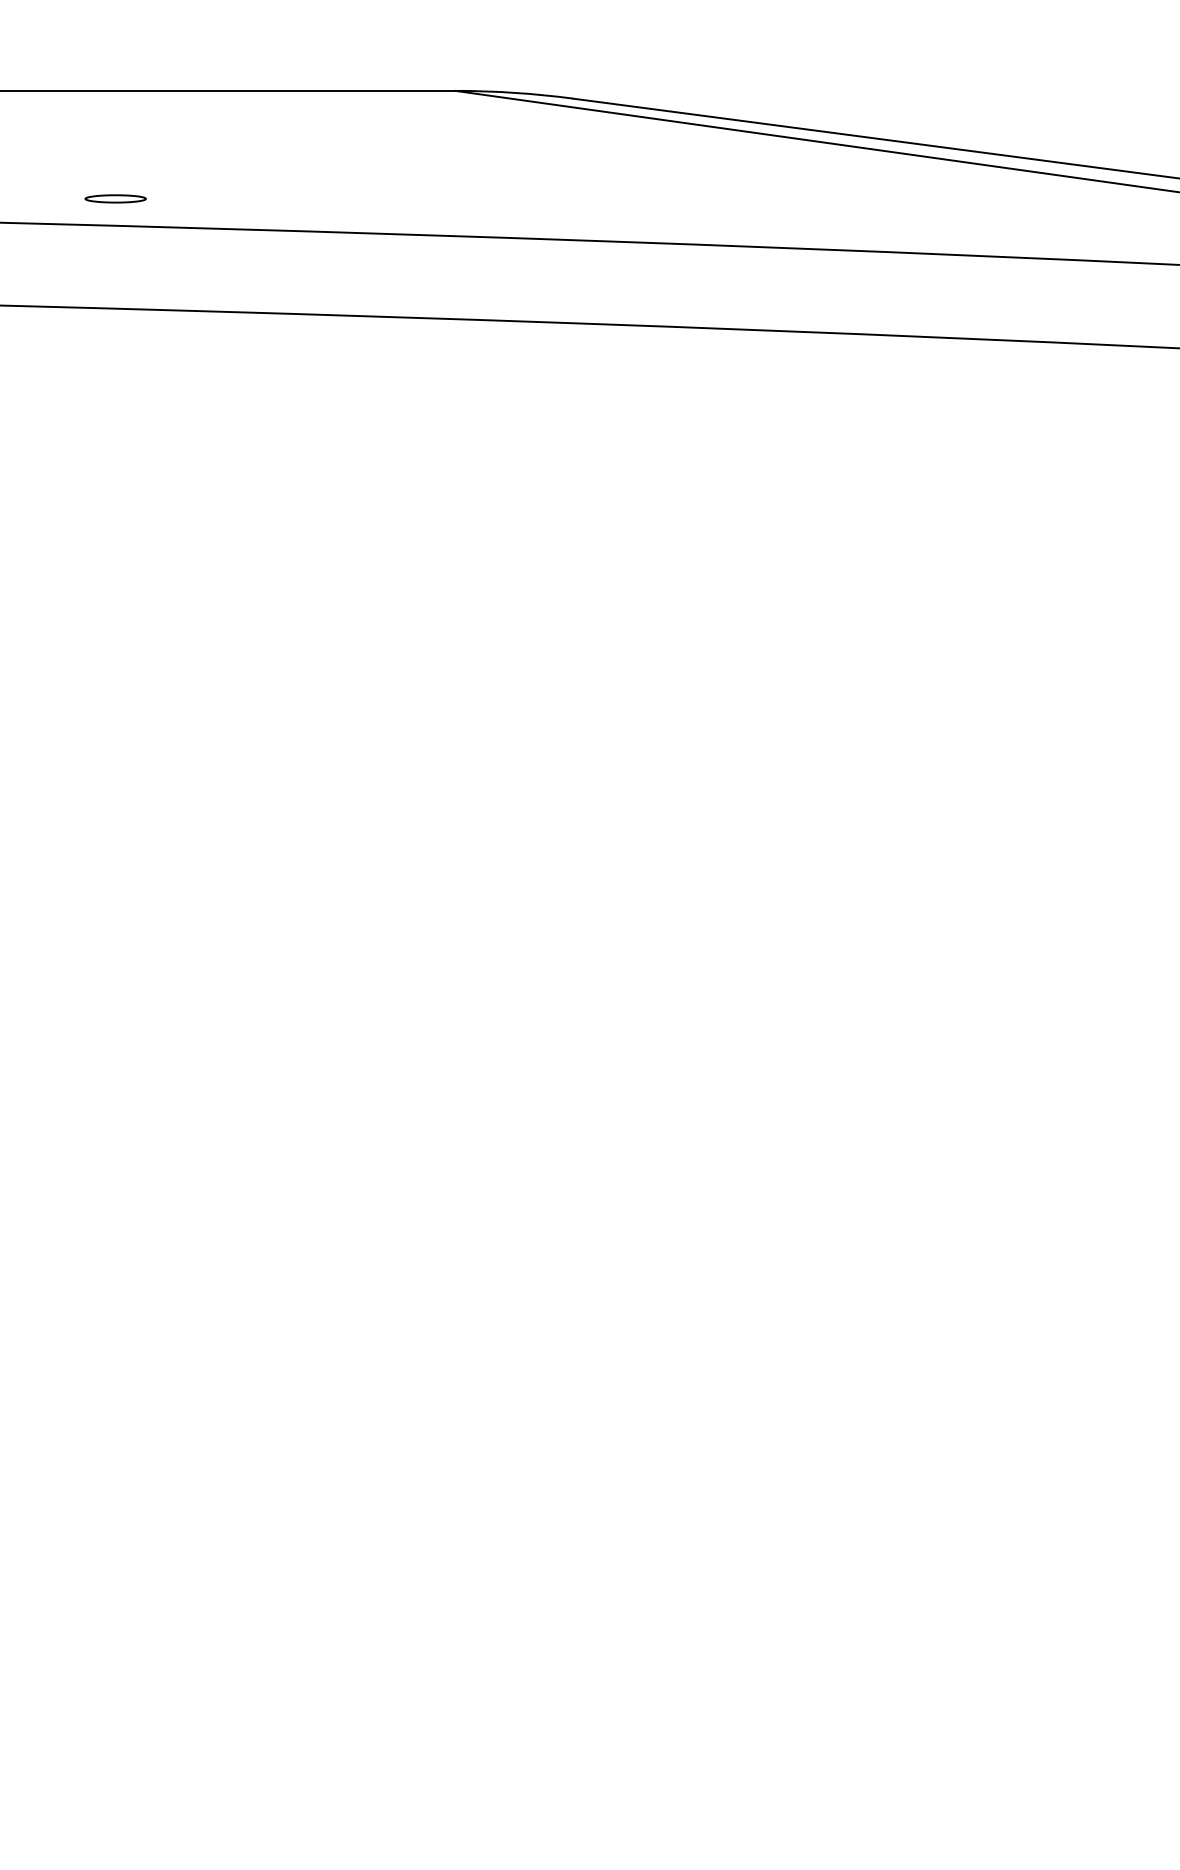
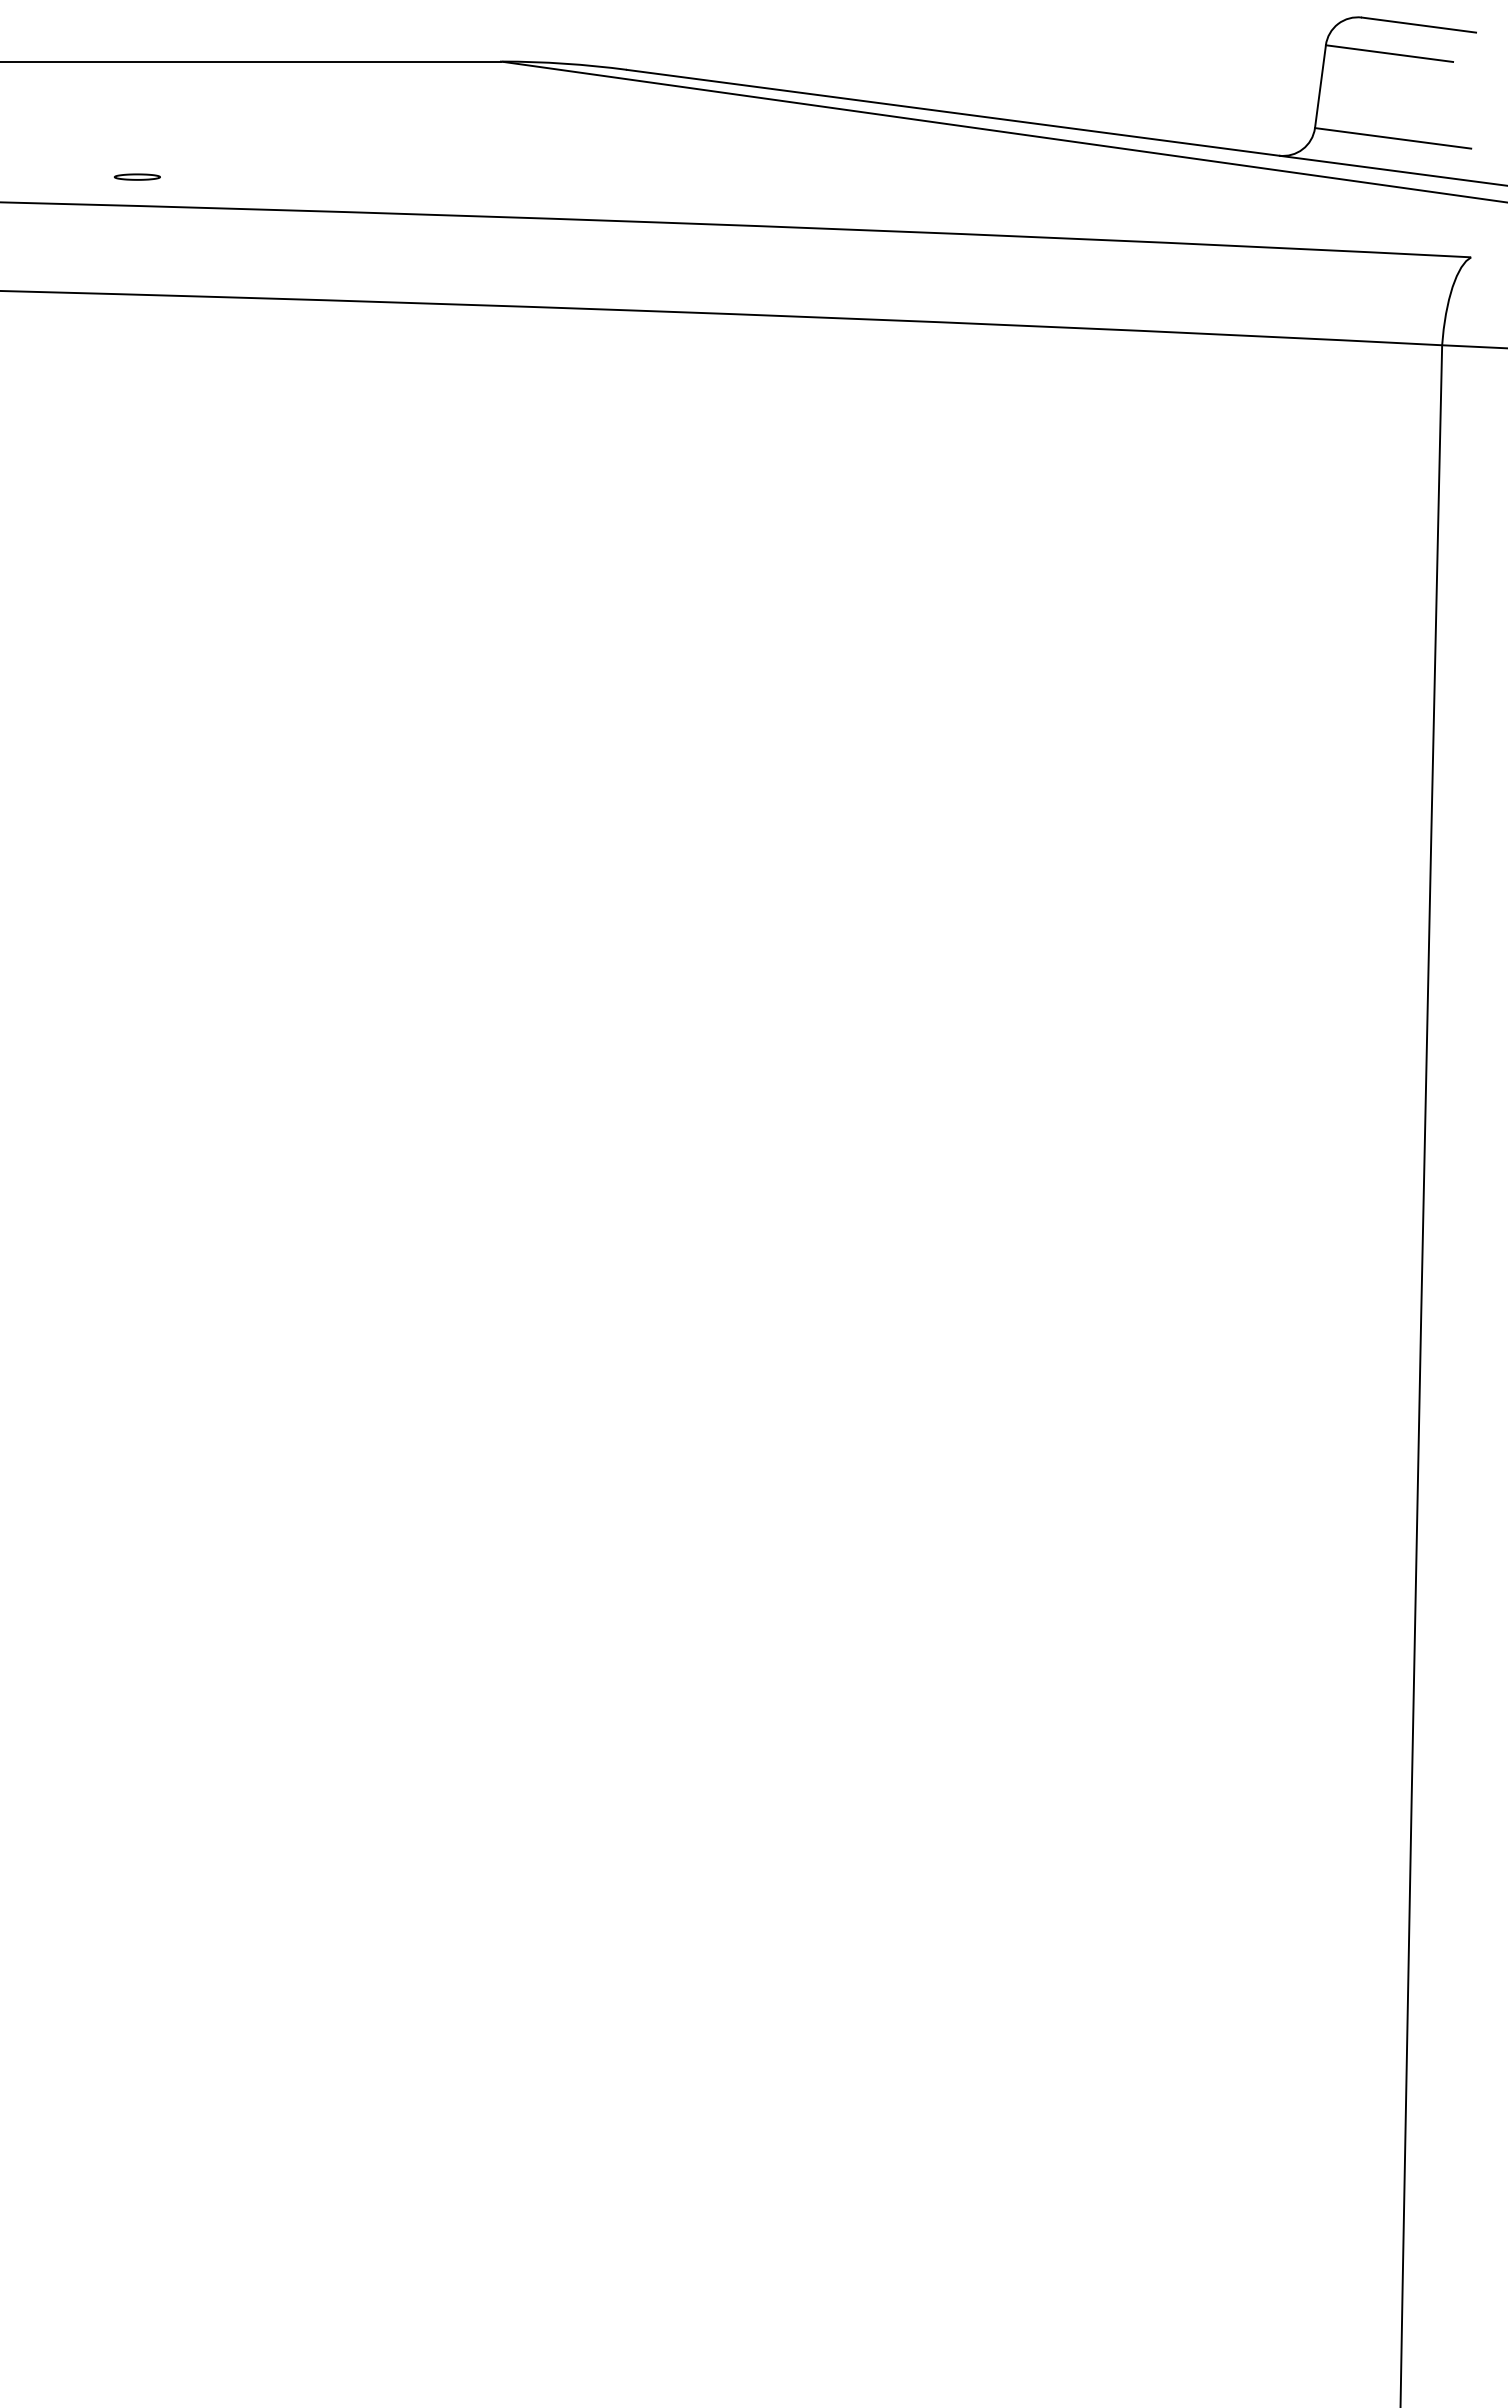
part: (115, 198) -> (137, 176), size x0.7

